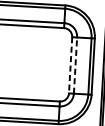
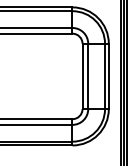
line: (70, 65) -> (82, 76), dashed -> solid
line: (75, 65) -> (88, 76), dashed -> solid

